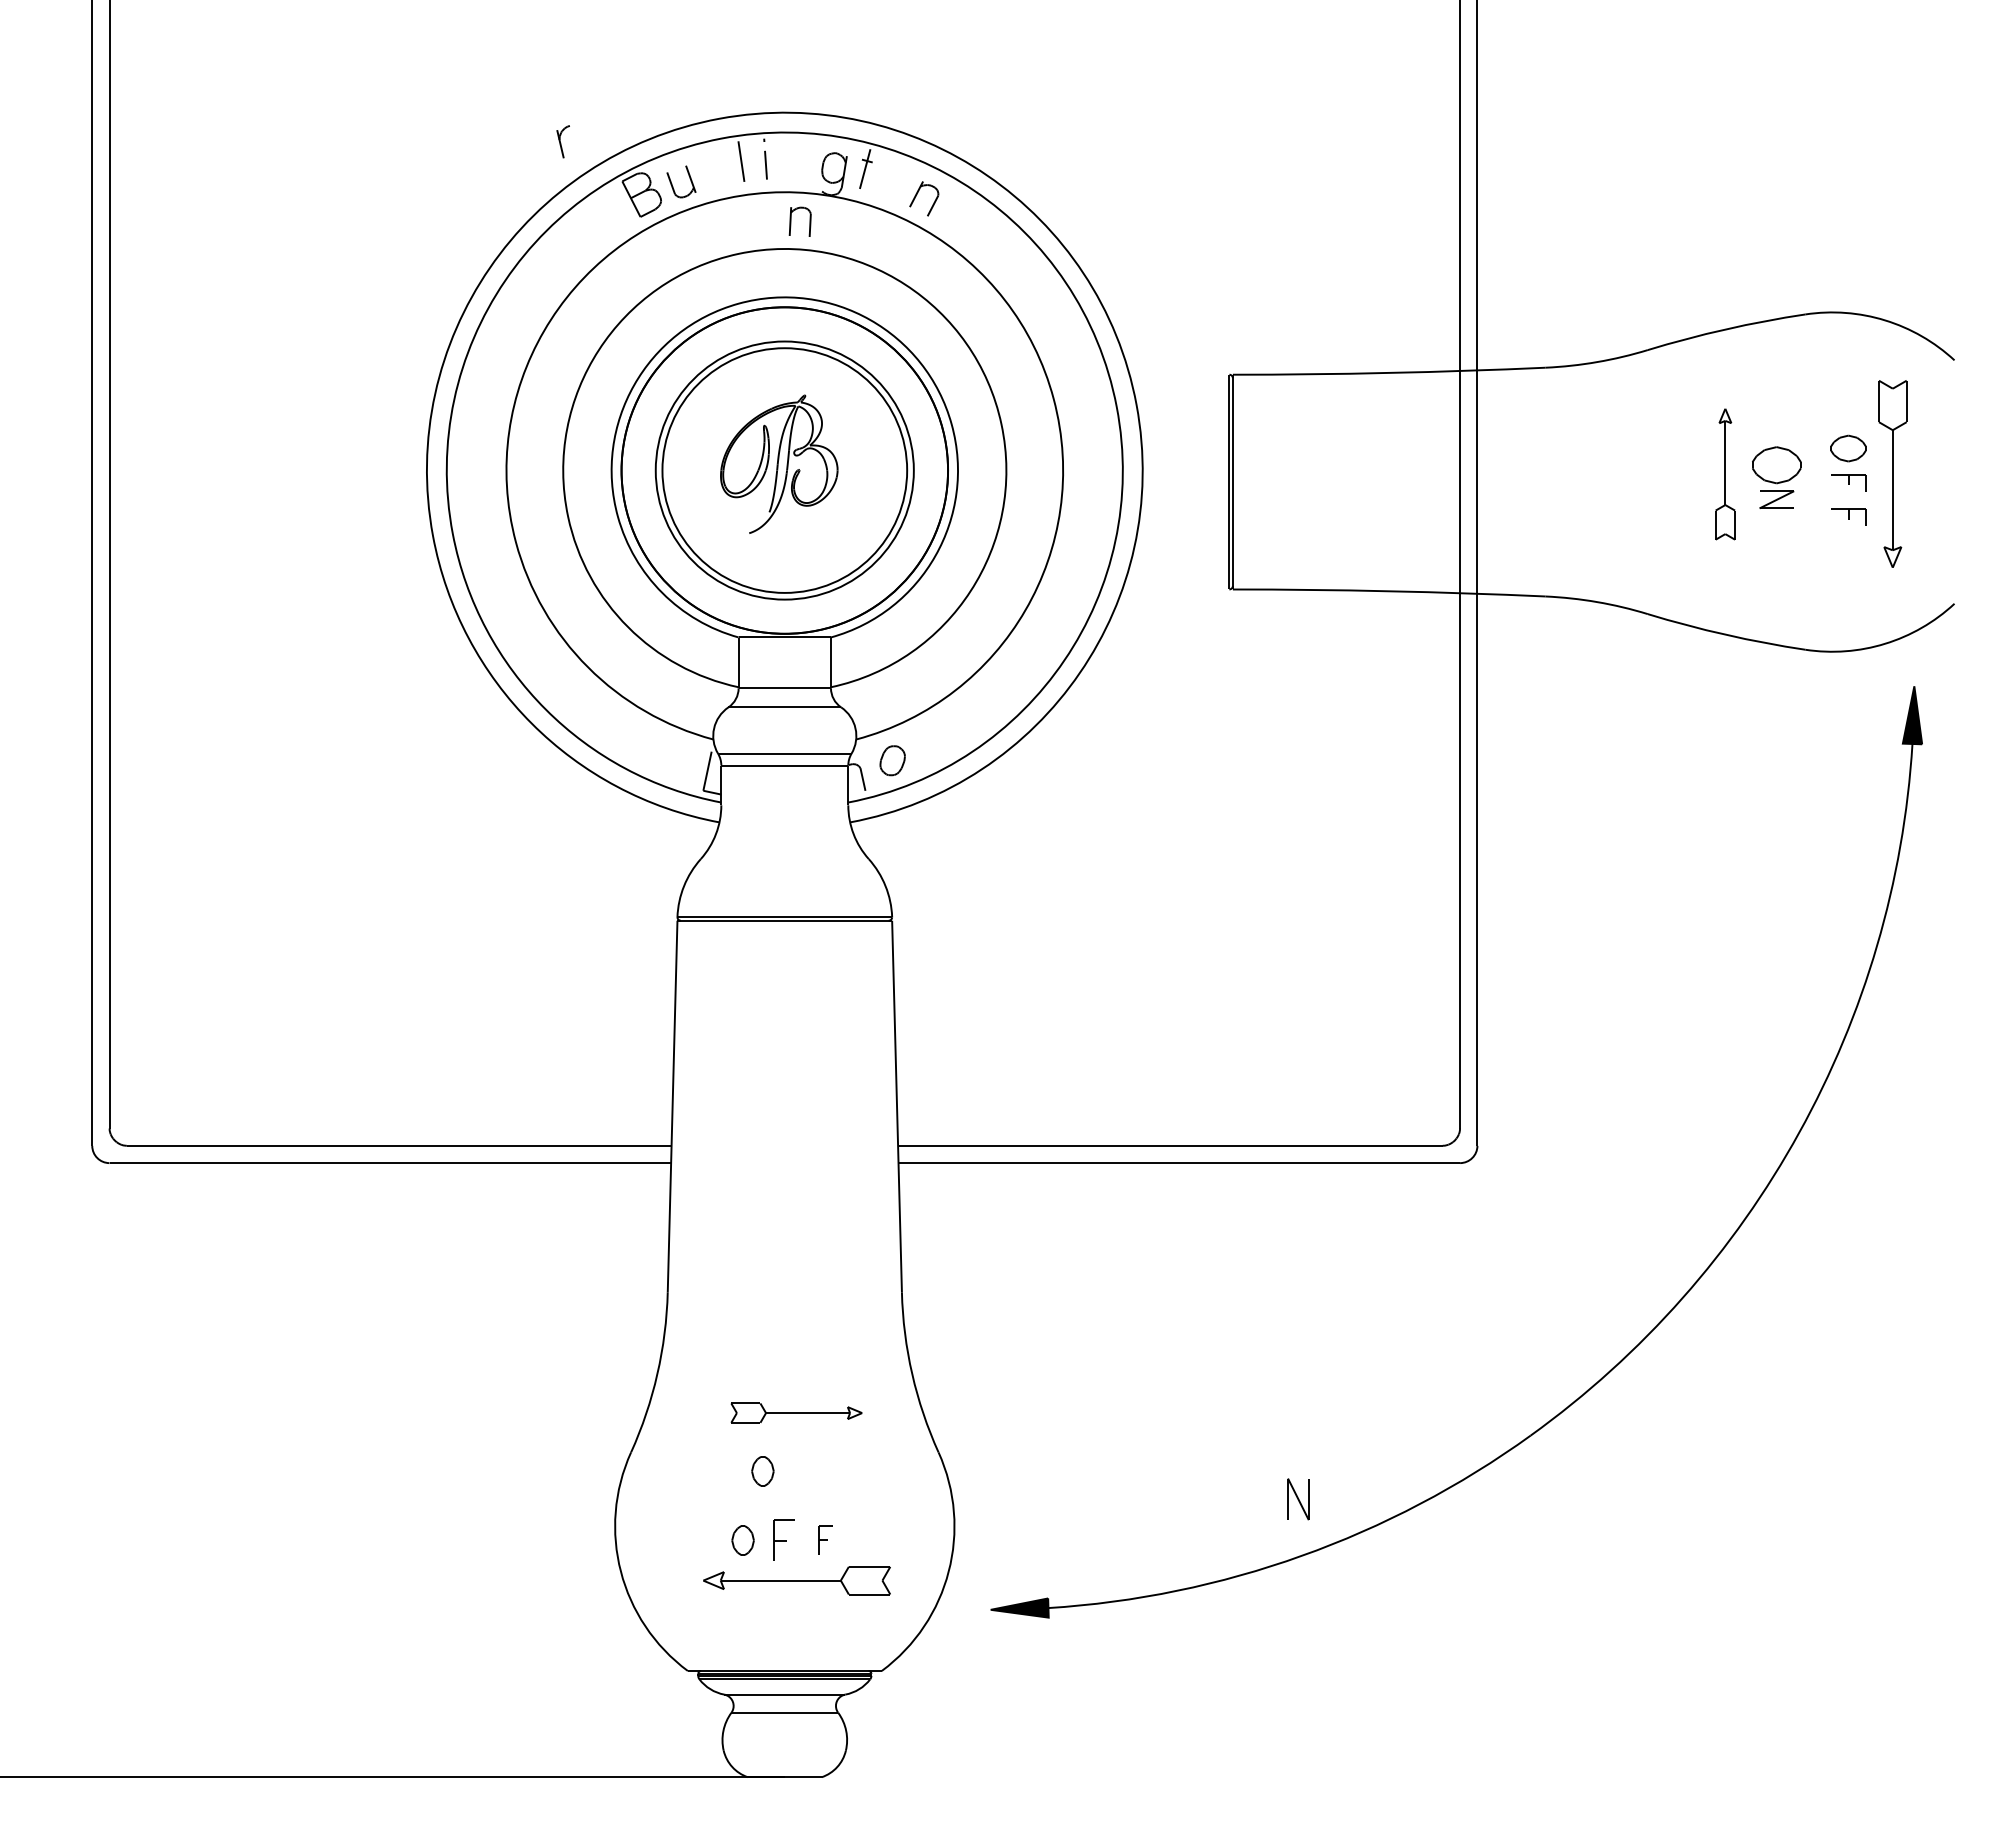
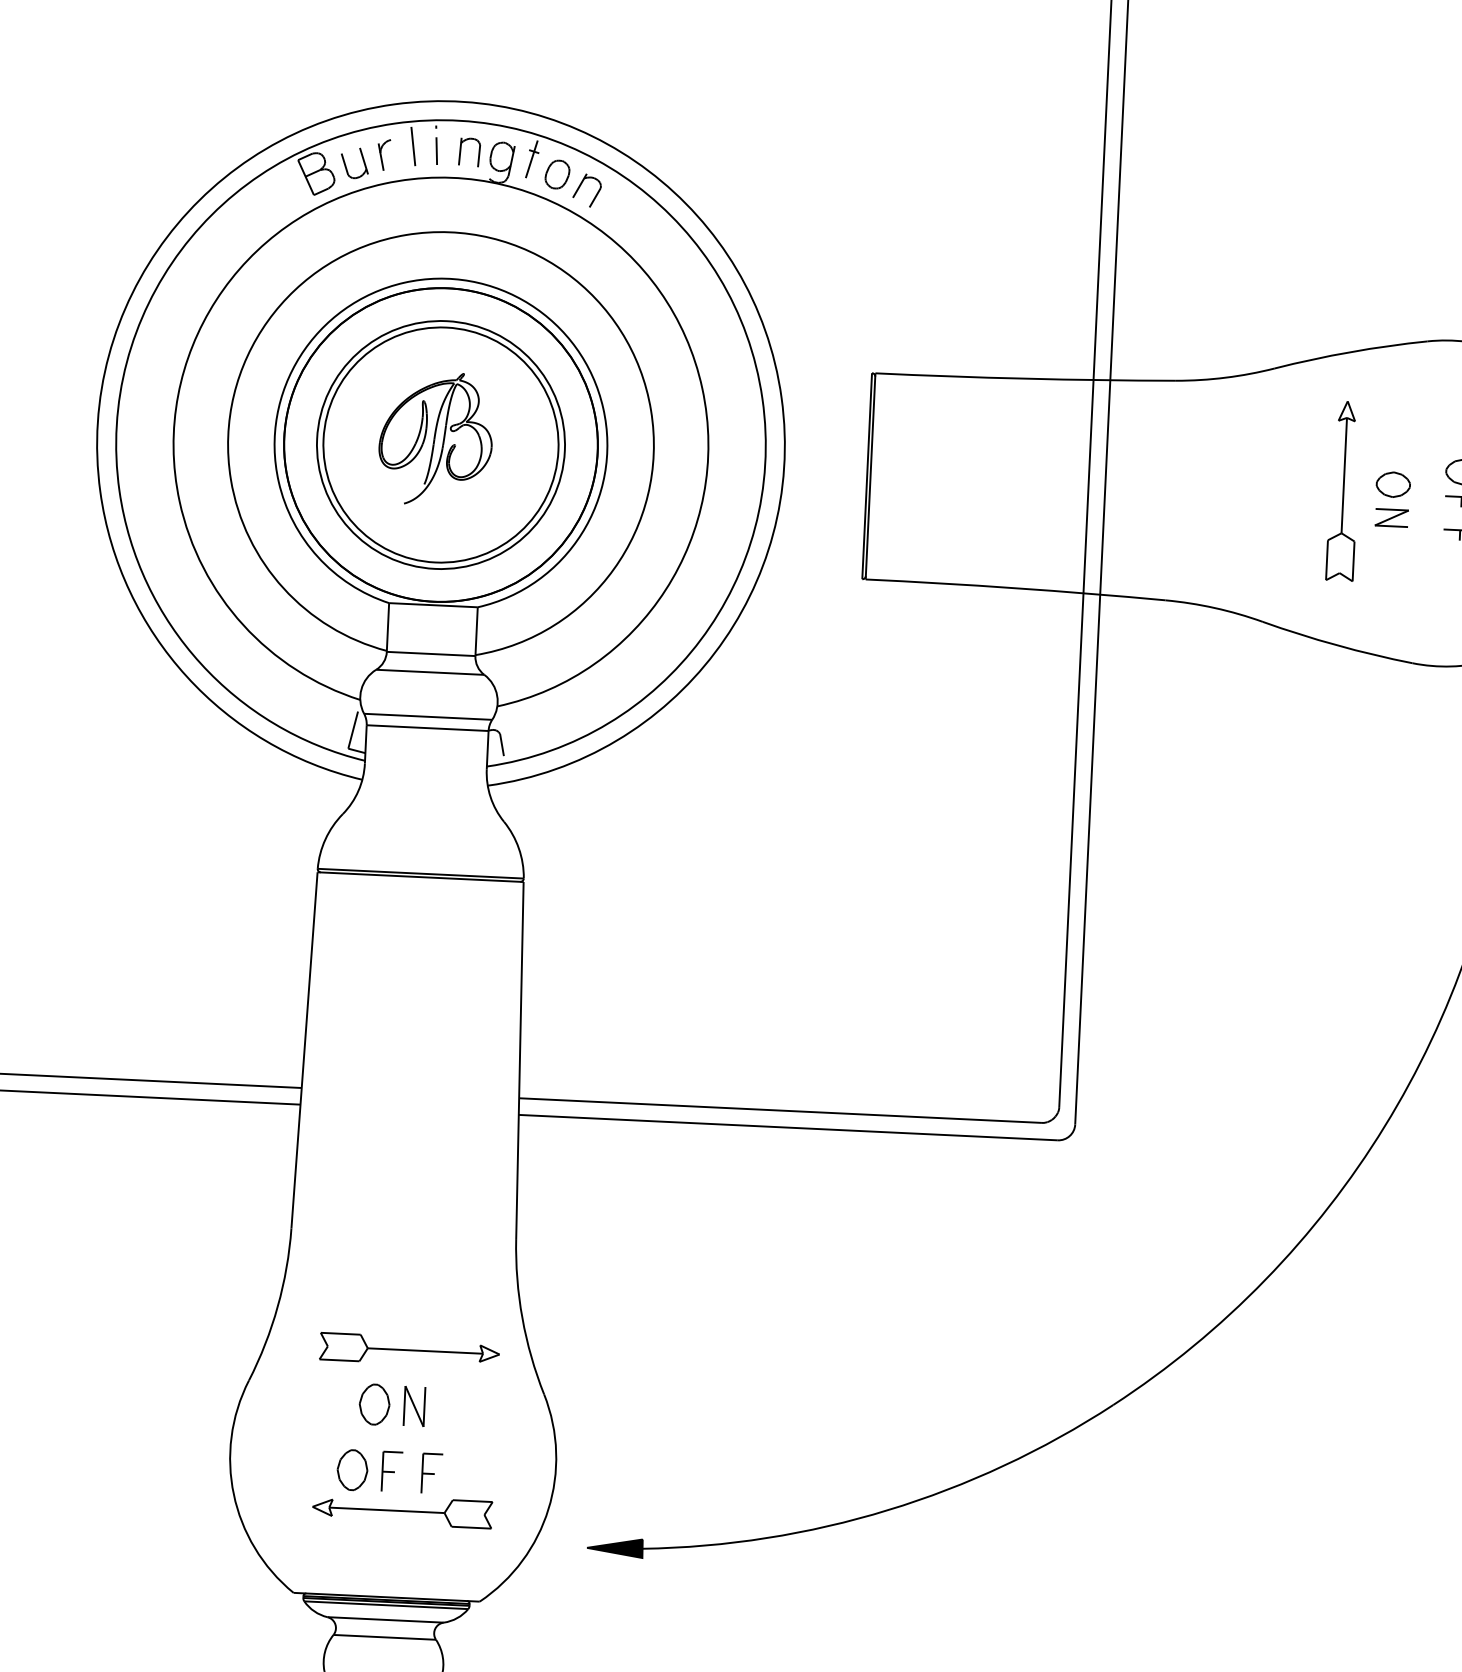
part: (562, 141) -> (383, 154), moved
part: (791, 221) -> (461, 151), moved
part: (1776, 464) -> (1393, 484), size x0.71
part: (1725, 474) -> (1343, 491), size x1.43
part: (892, 760) -> (557, 174), moved
part: (796, 1412) -> (409, 1349), size x1.43
part: (762, 1471) -> (374, 1404), size x1.43
part: (1298, 1499) -> (414, 1406), moved
part: (825, 1539) -> (431, 1472), size x1.43
part: (742, 1540) -> (351, 1470), size x1.43

